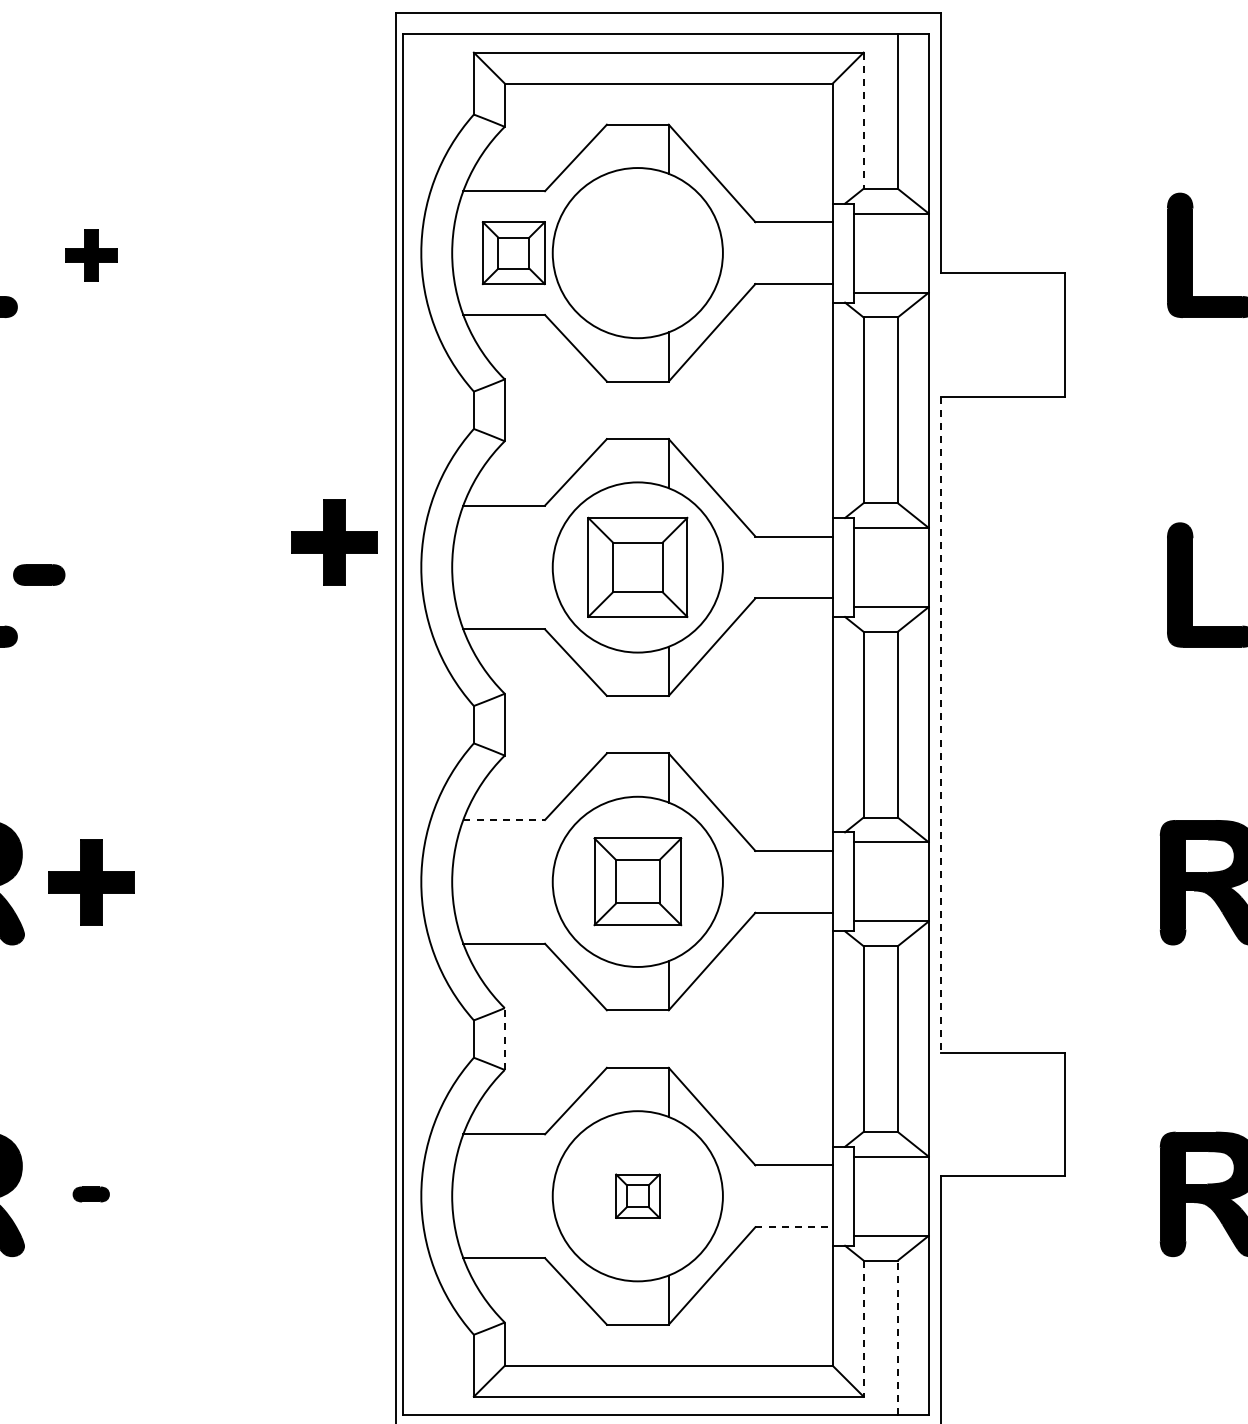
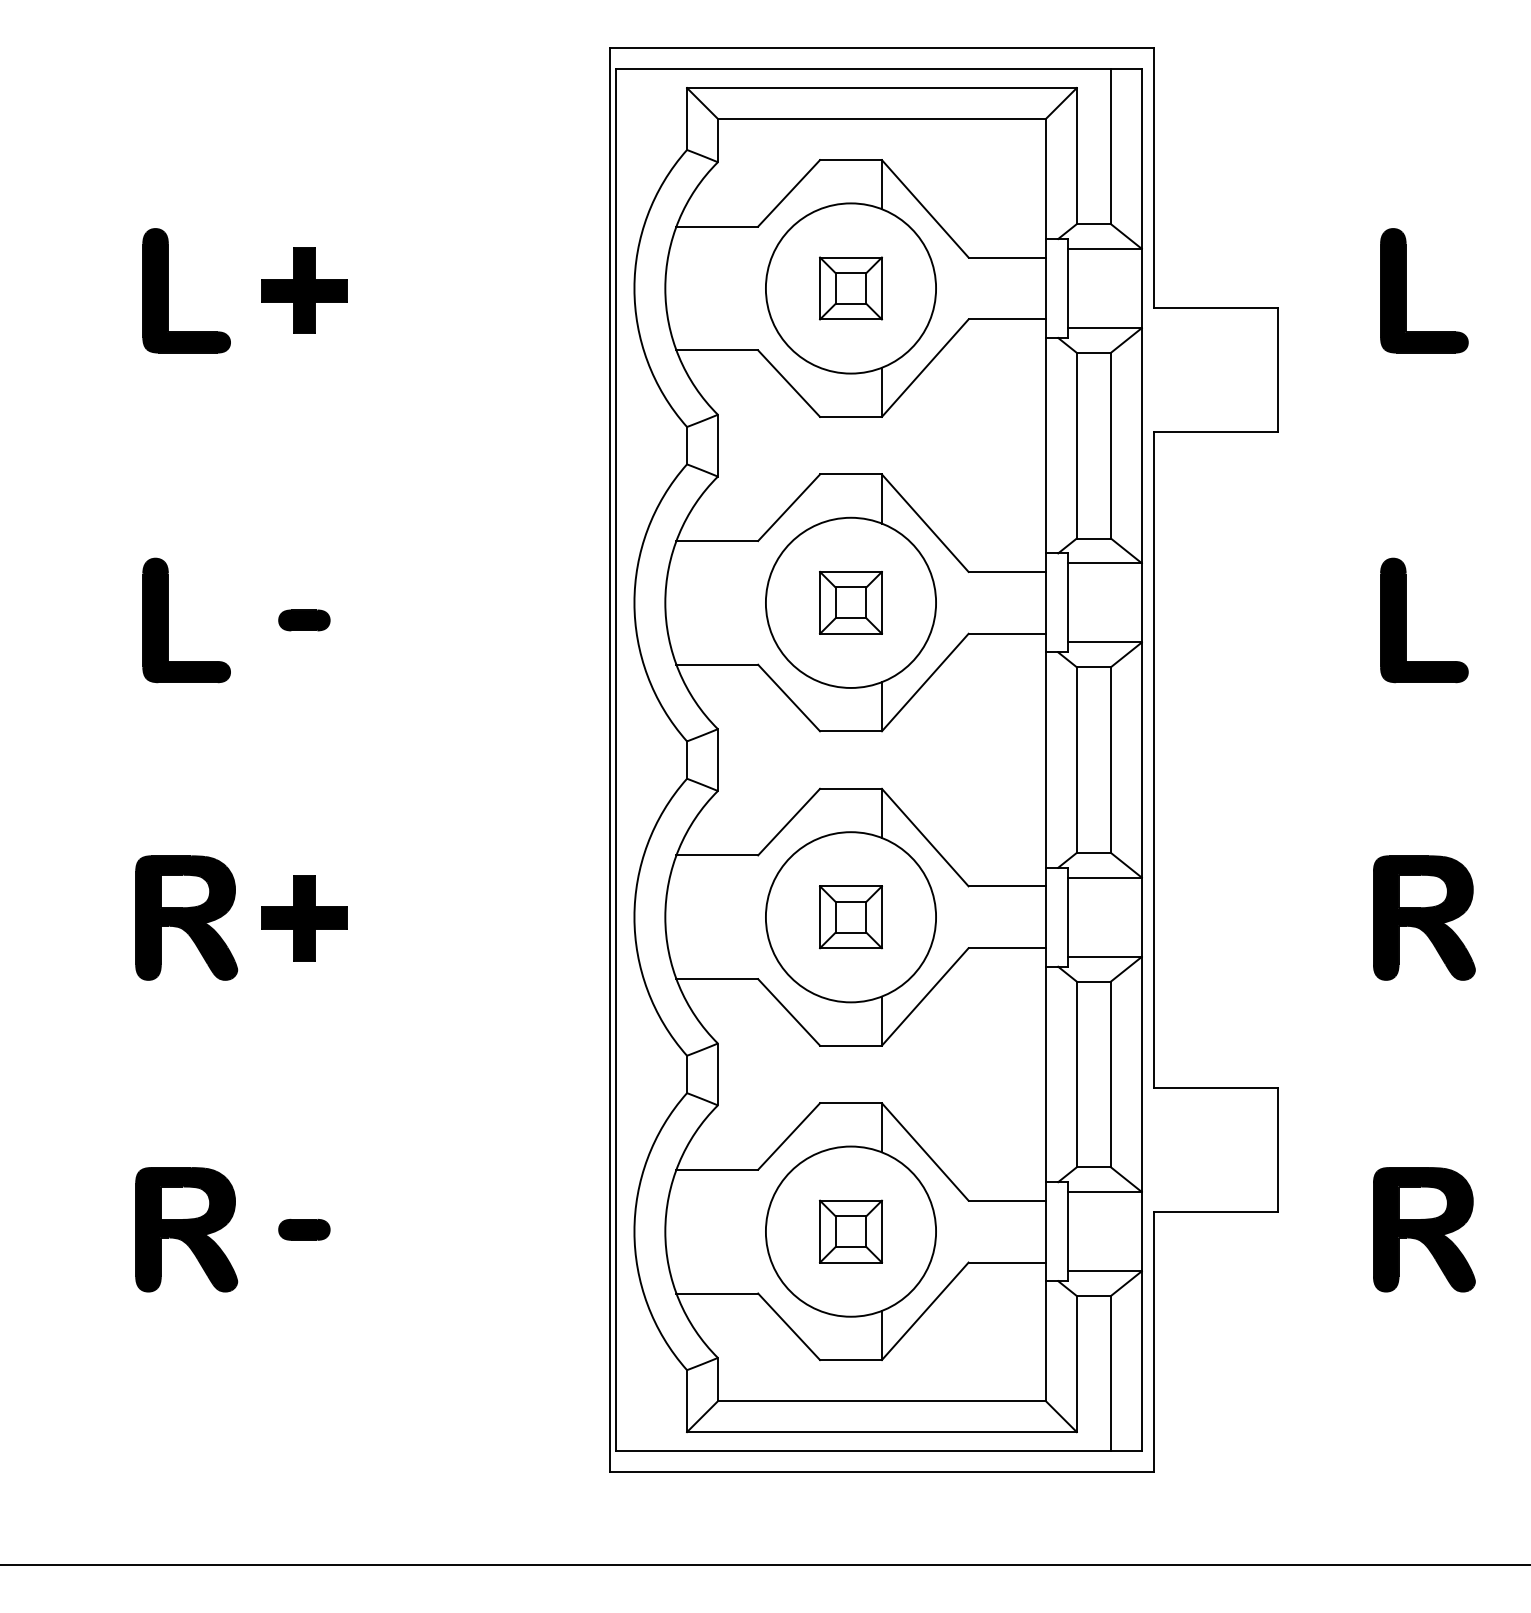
line: (863, 121) -> (1076, 156), dashed -> solid
part: (513, 253) -> (850, 288), moved
part: (91, 255) -> (304, 290), size x1.67
part: (334, 543) -> (547, 578), removed
part: (637, 567) -> (850, 602), size x0.62
part: (39, 575) -> (304, 620), moved
line: (941, 725) -> (1154, 760), dashed -> solid
line: (504, 820) -> (717, 855), dashed -> solid
part: (637, 882) -> (850, 917), size x0.71
line: (504, 1039) -> (717, 1074), dashed -> solid
part: (91, 1194) -> (304, 1229), size x1.43
part: (637, 1196) -> (850, 1231), size x1.43
line: (794, 1227) -> (1007, 1262), dashed -> solid
line: (863, 1329) -> (1076, 1364), dashed -> solid
line: (897, 1337) -> (1110, 1372), dashed -> solid

